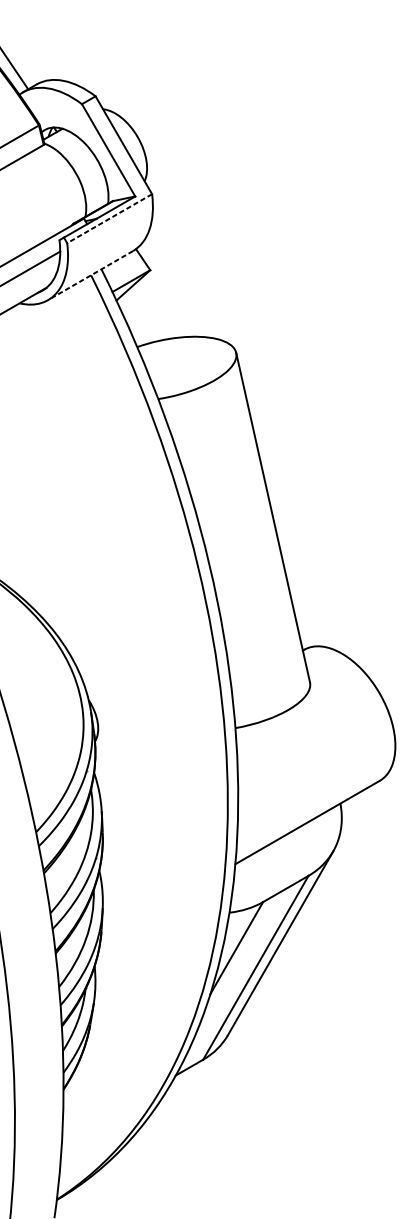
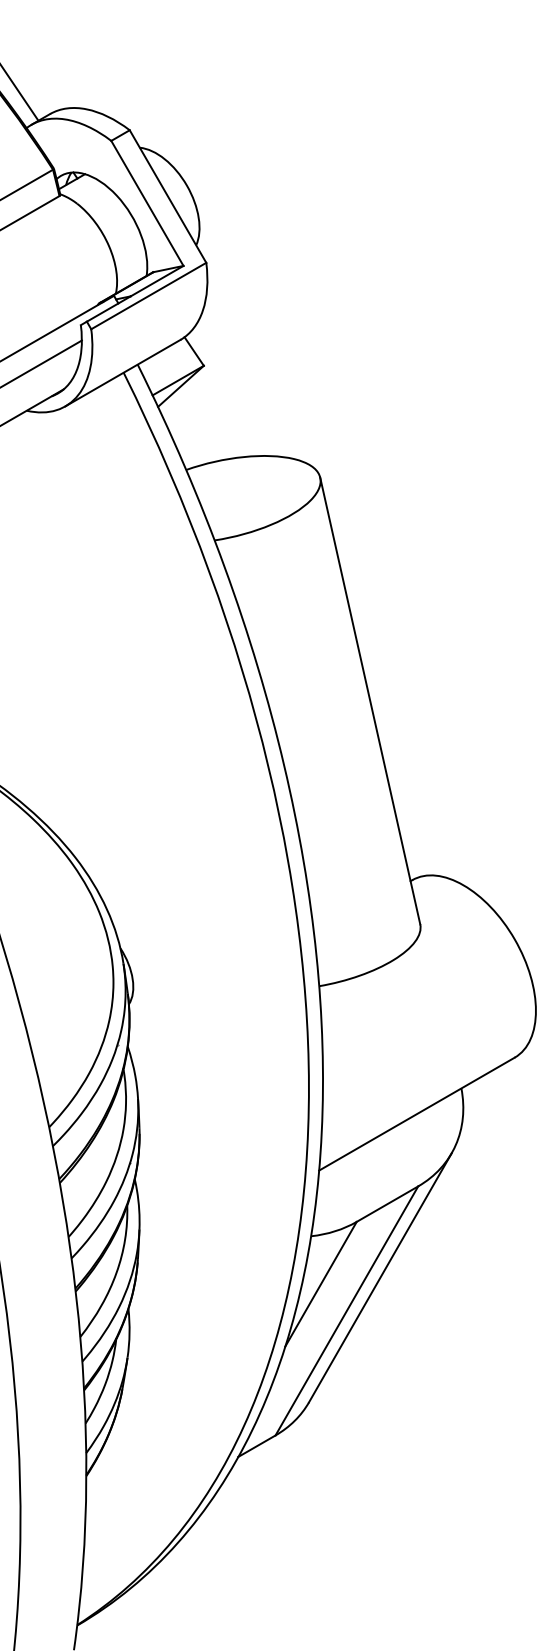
line: (109, 219) -> (148, 296), dashed -> solid
line: (90, 275) -> (122, 373), dashed -> solid

